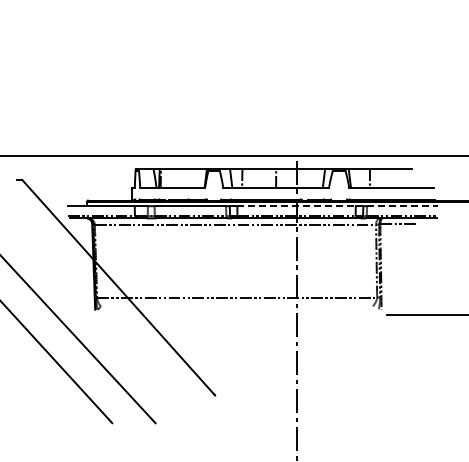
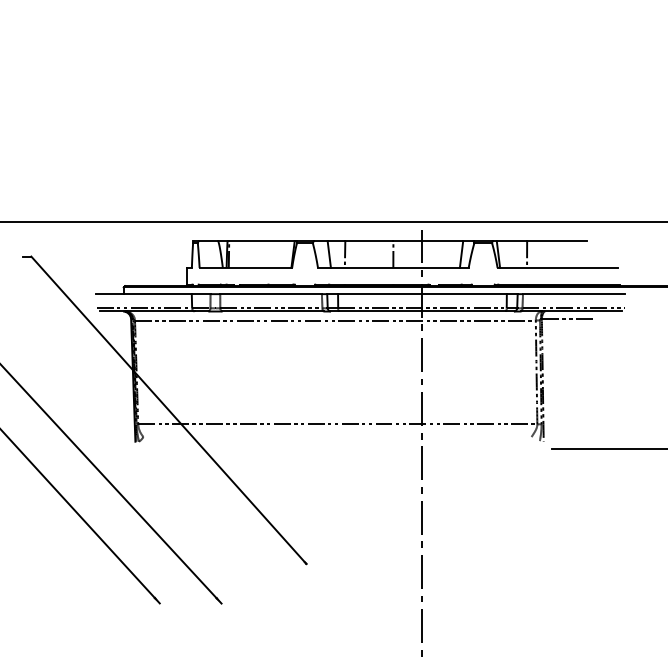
line: (297, 206) -> (423, 294), dashed -> solid
line: (402, 206) -> (573, 294), dashed -> solid

